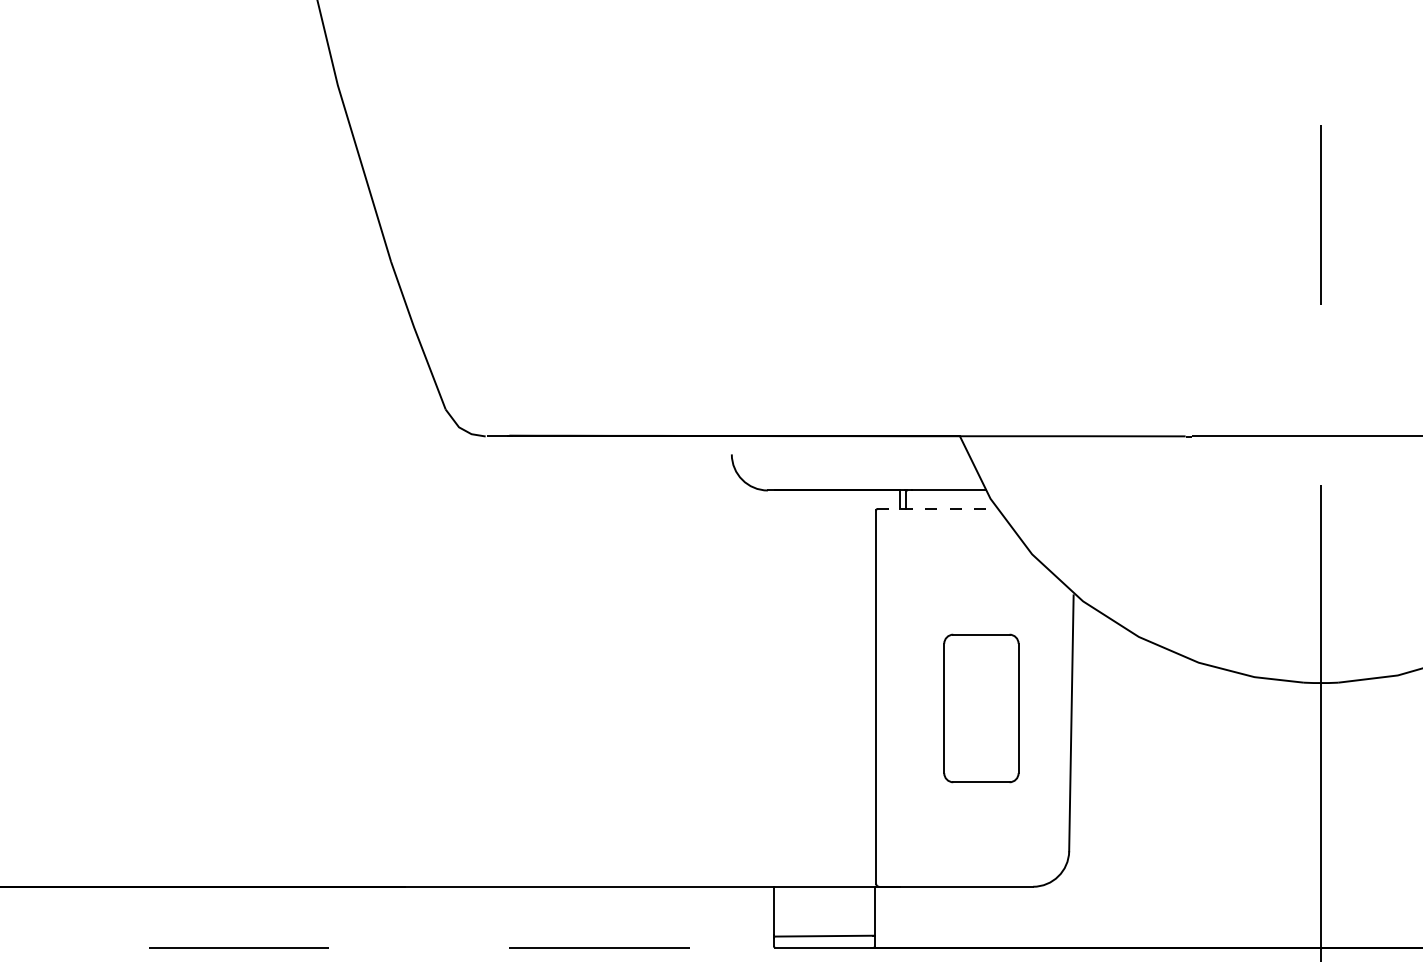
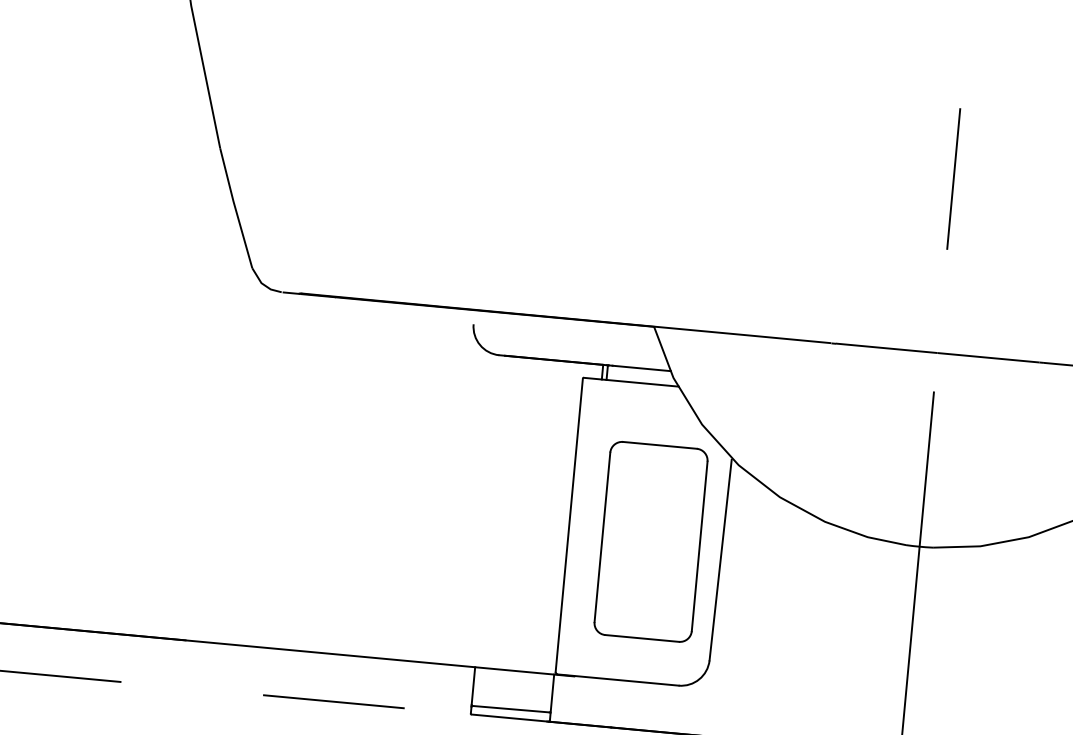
line: (938, 509) -> (631, 382), dashed -> solid
part: (981, 708) -> (651, 541), size x1.67

